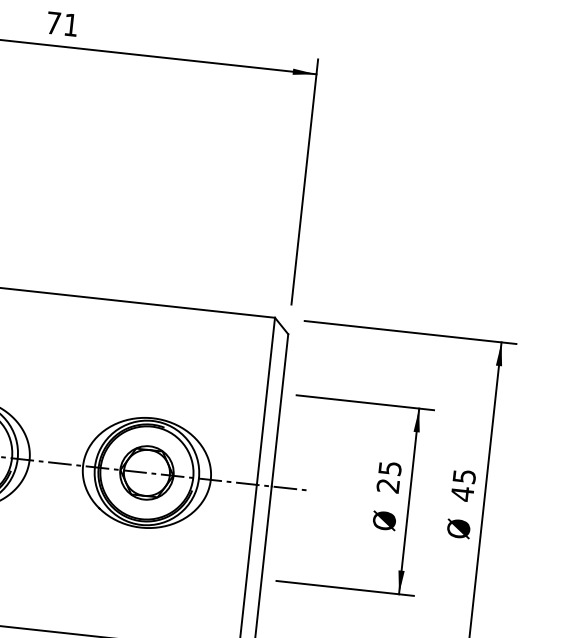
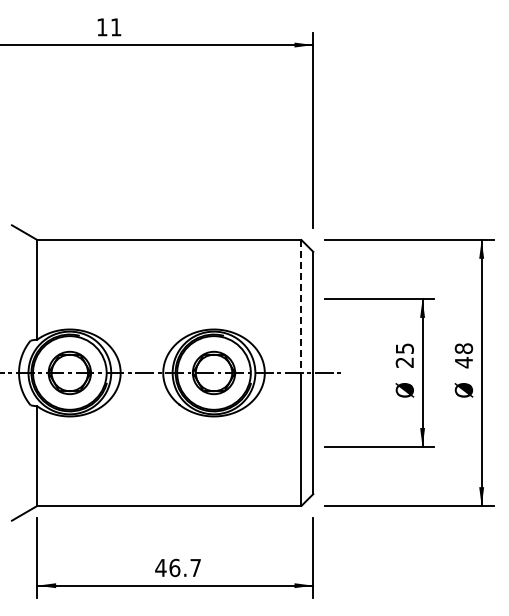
text: (53, 23) -> (102, 27), 71 -> 11
line: (265, 402) -> (301, 307), solid -> dashed
text: (463, 476) -> (463, 348), 45 -> 48

